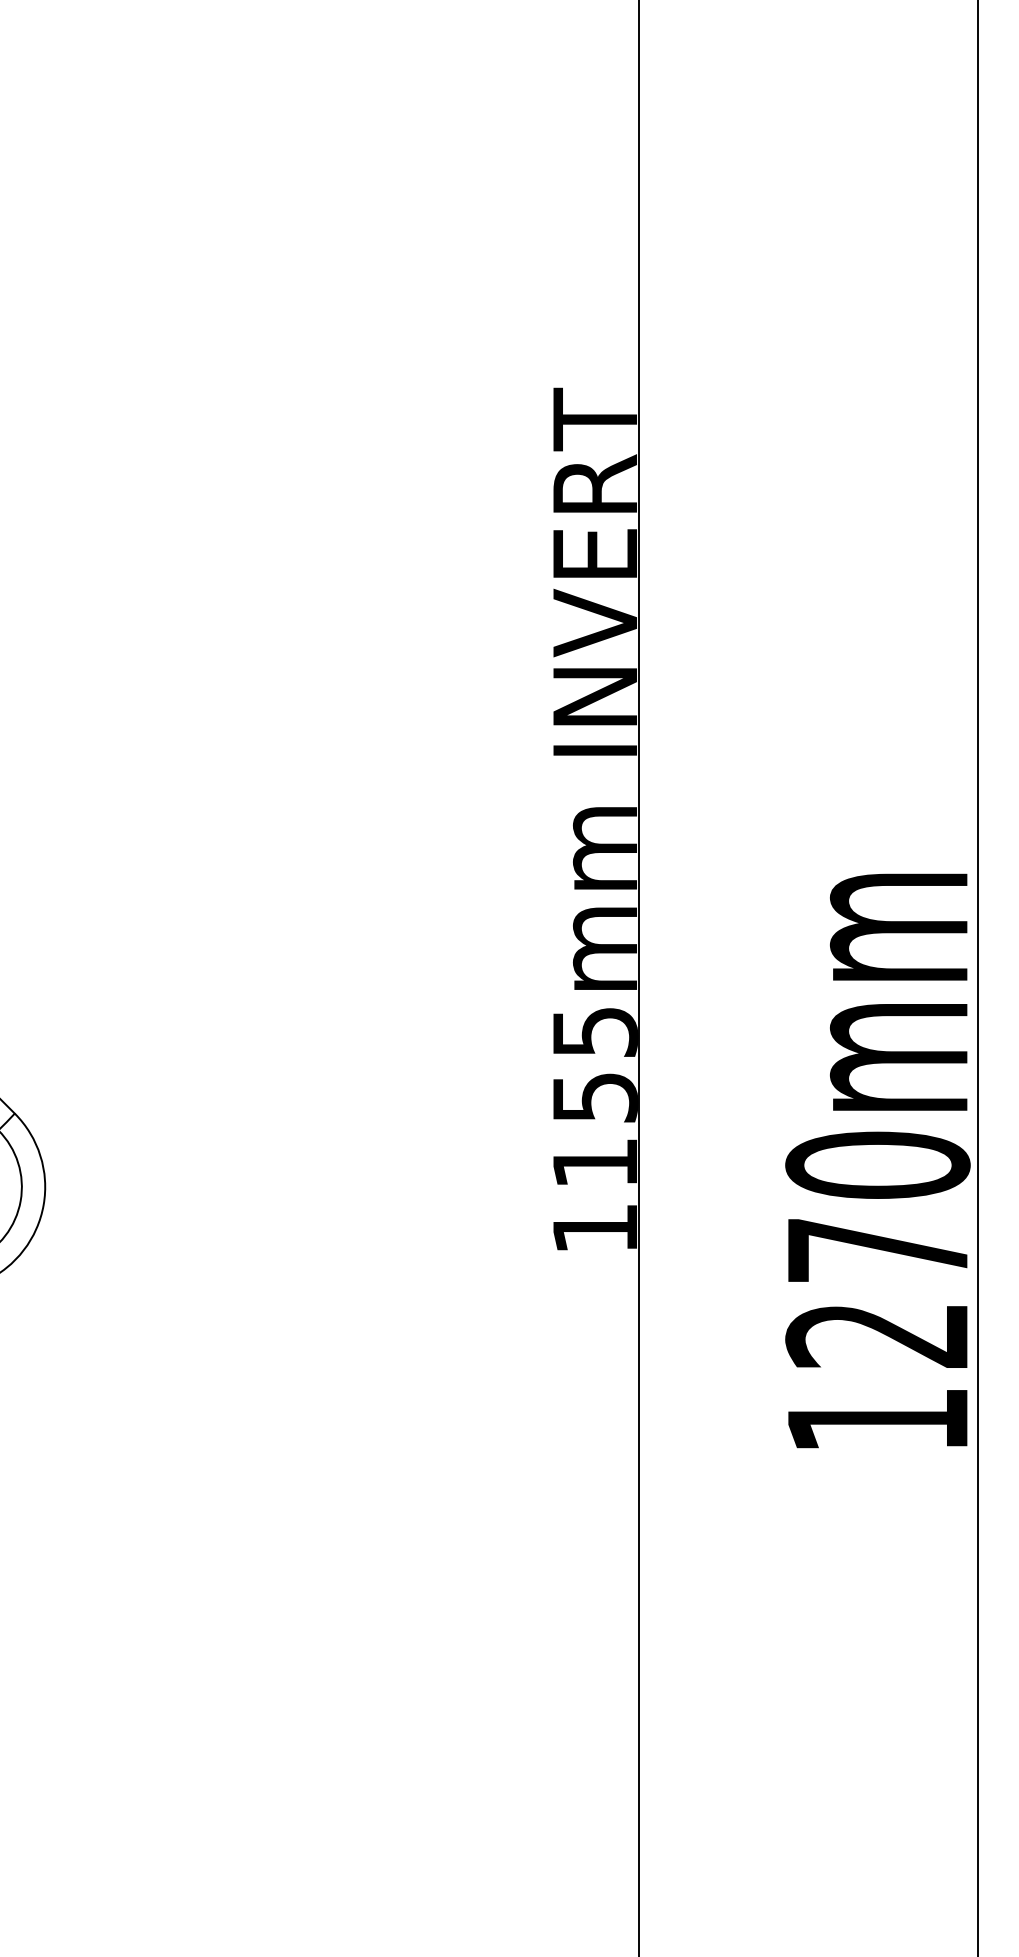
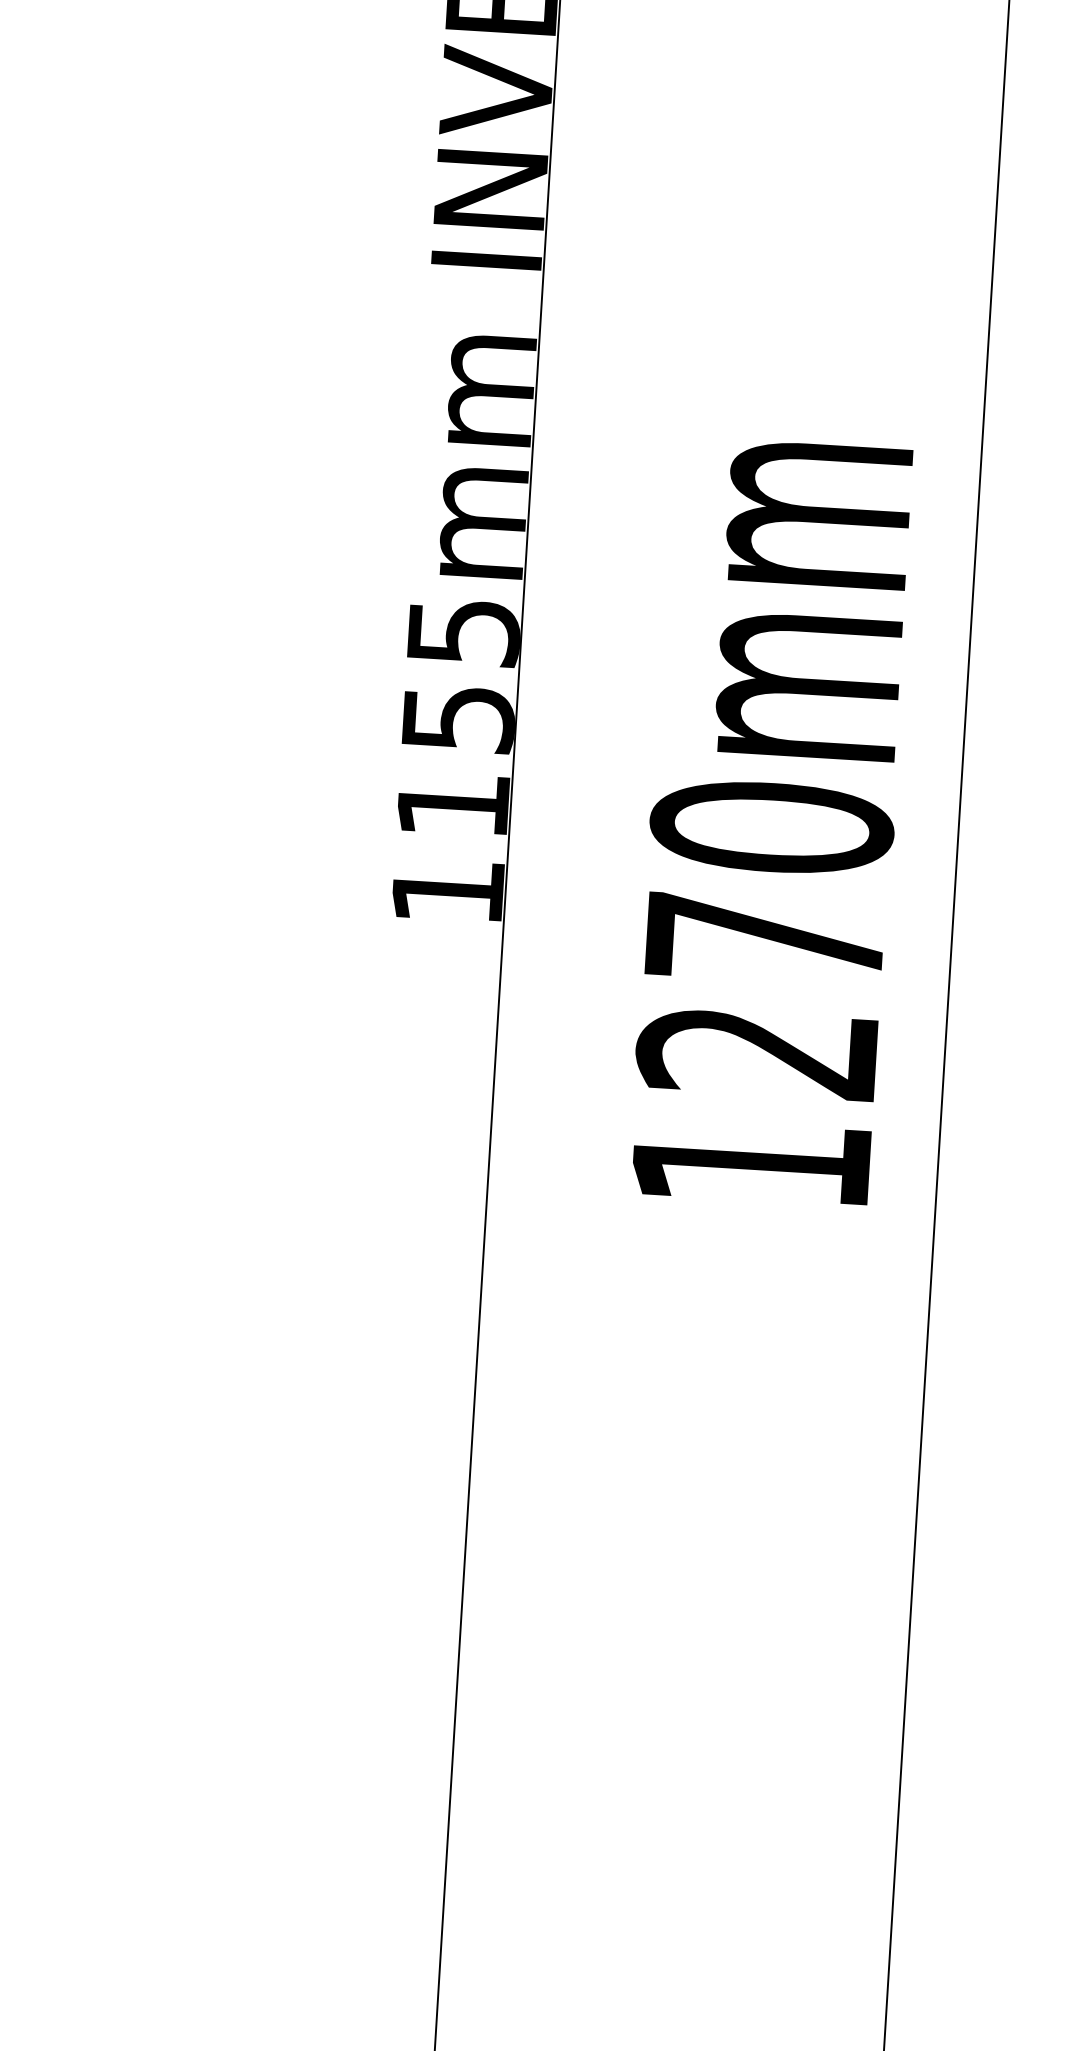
text: (877, 1160) -> (771, 821), moved

